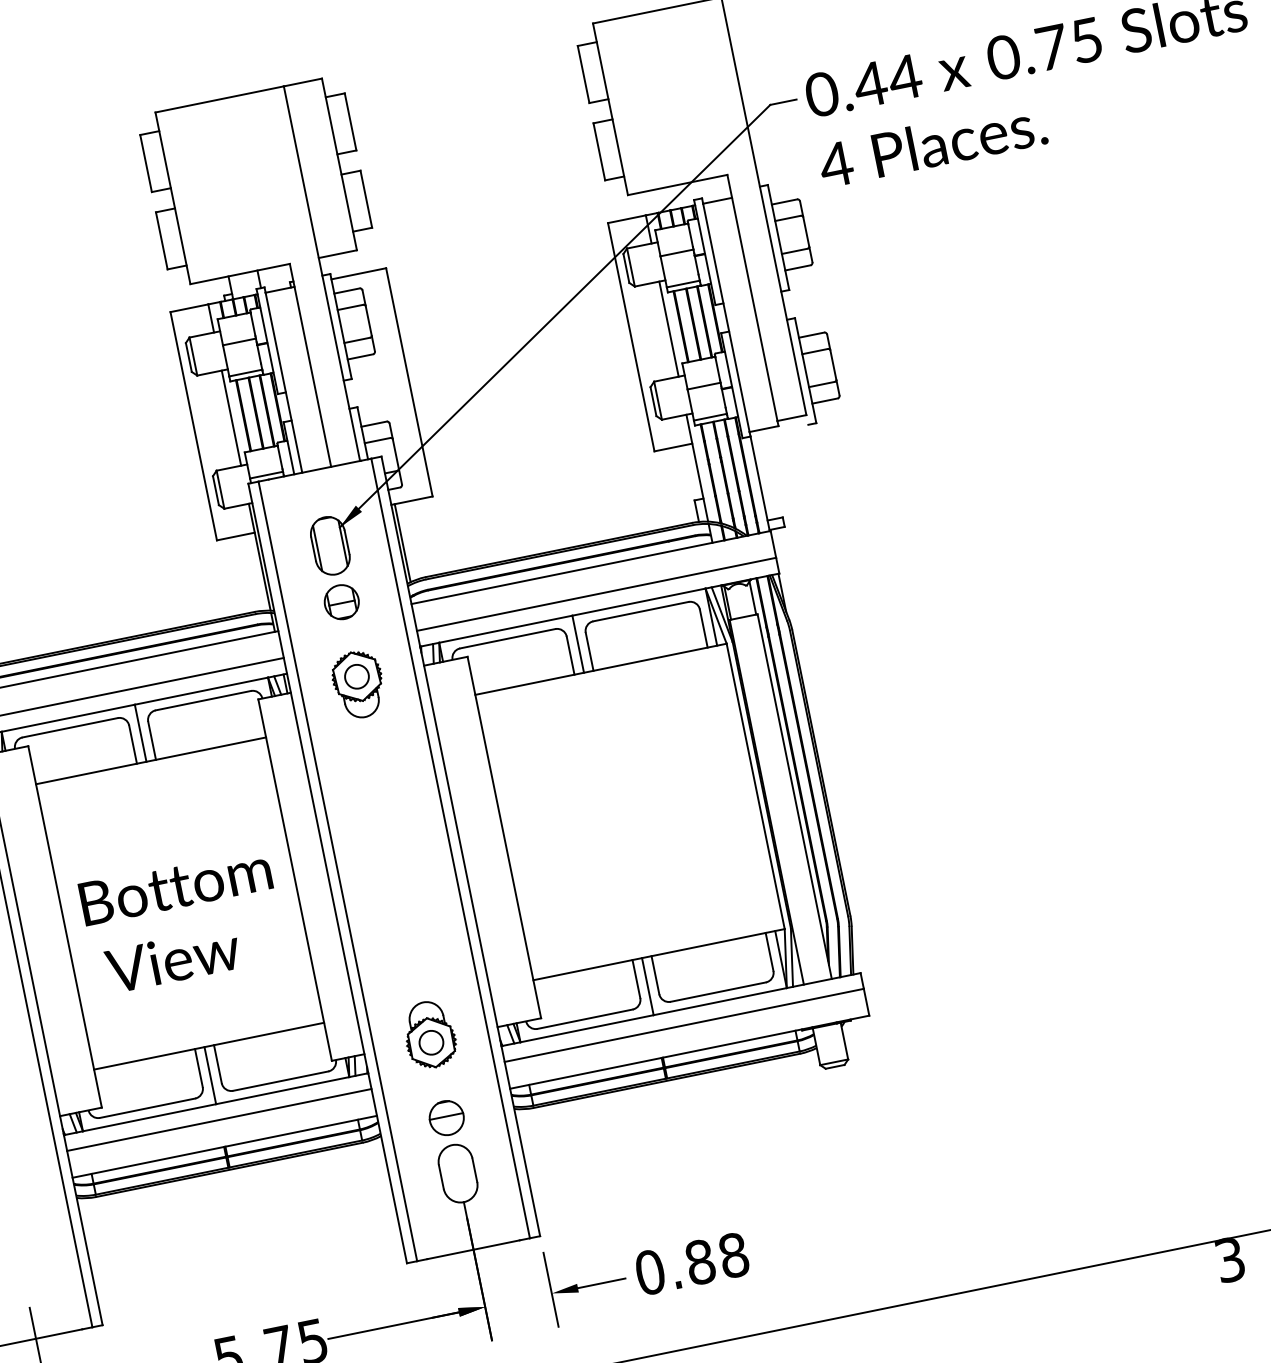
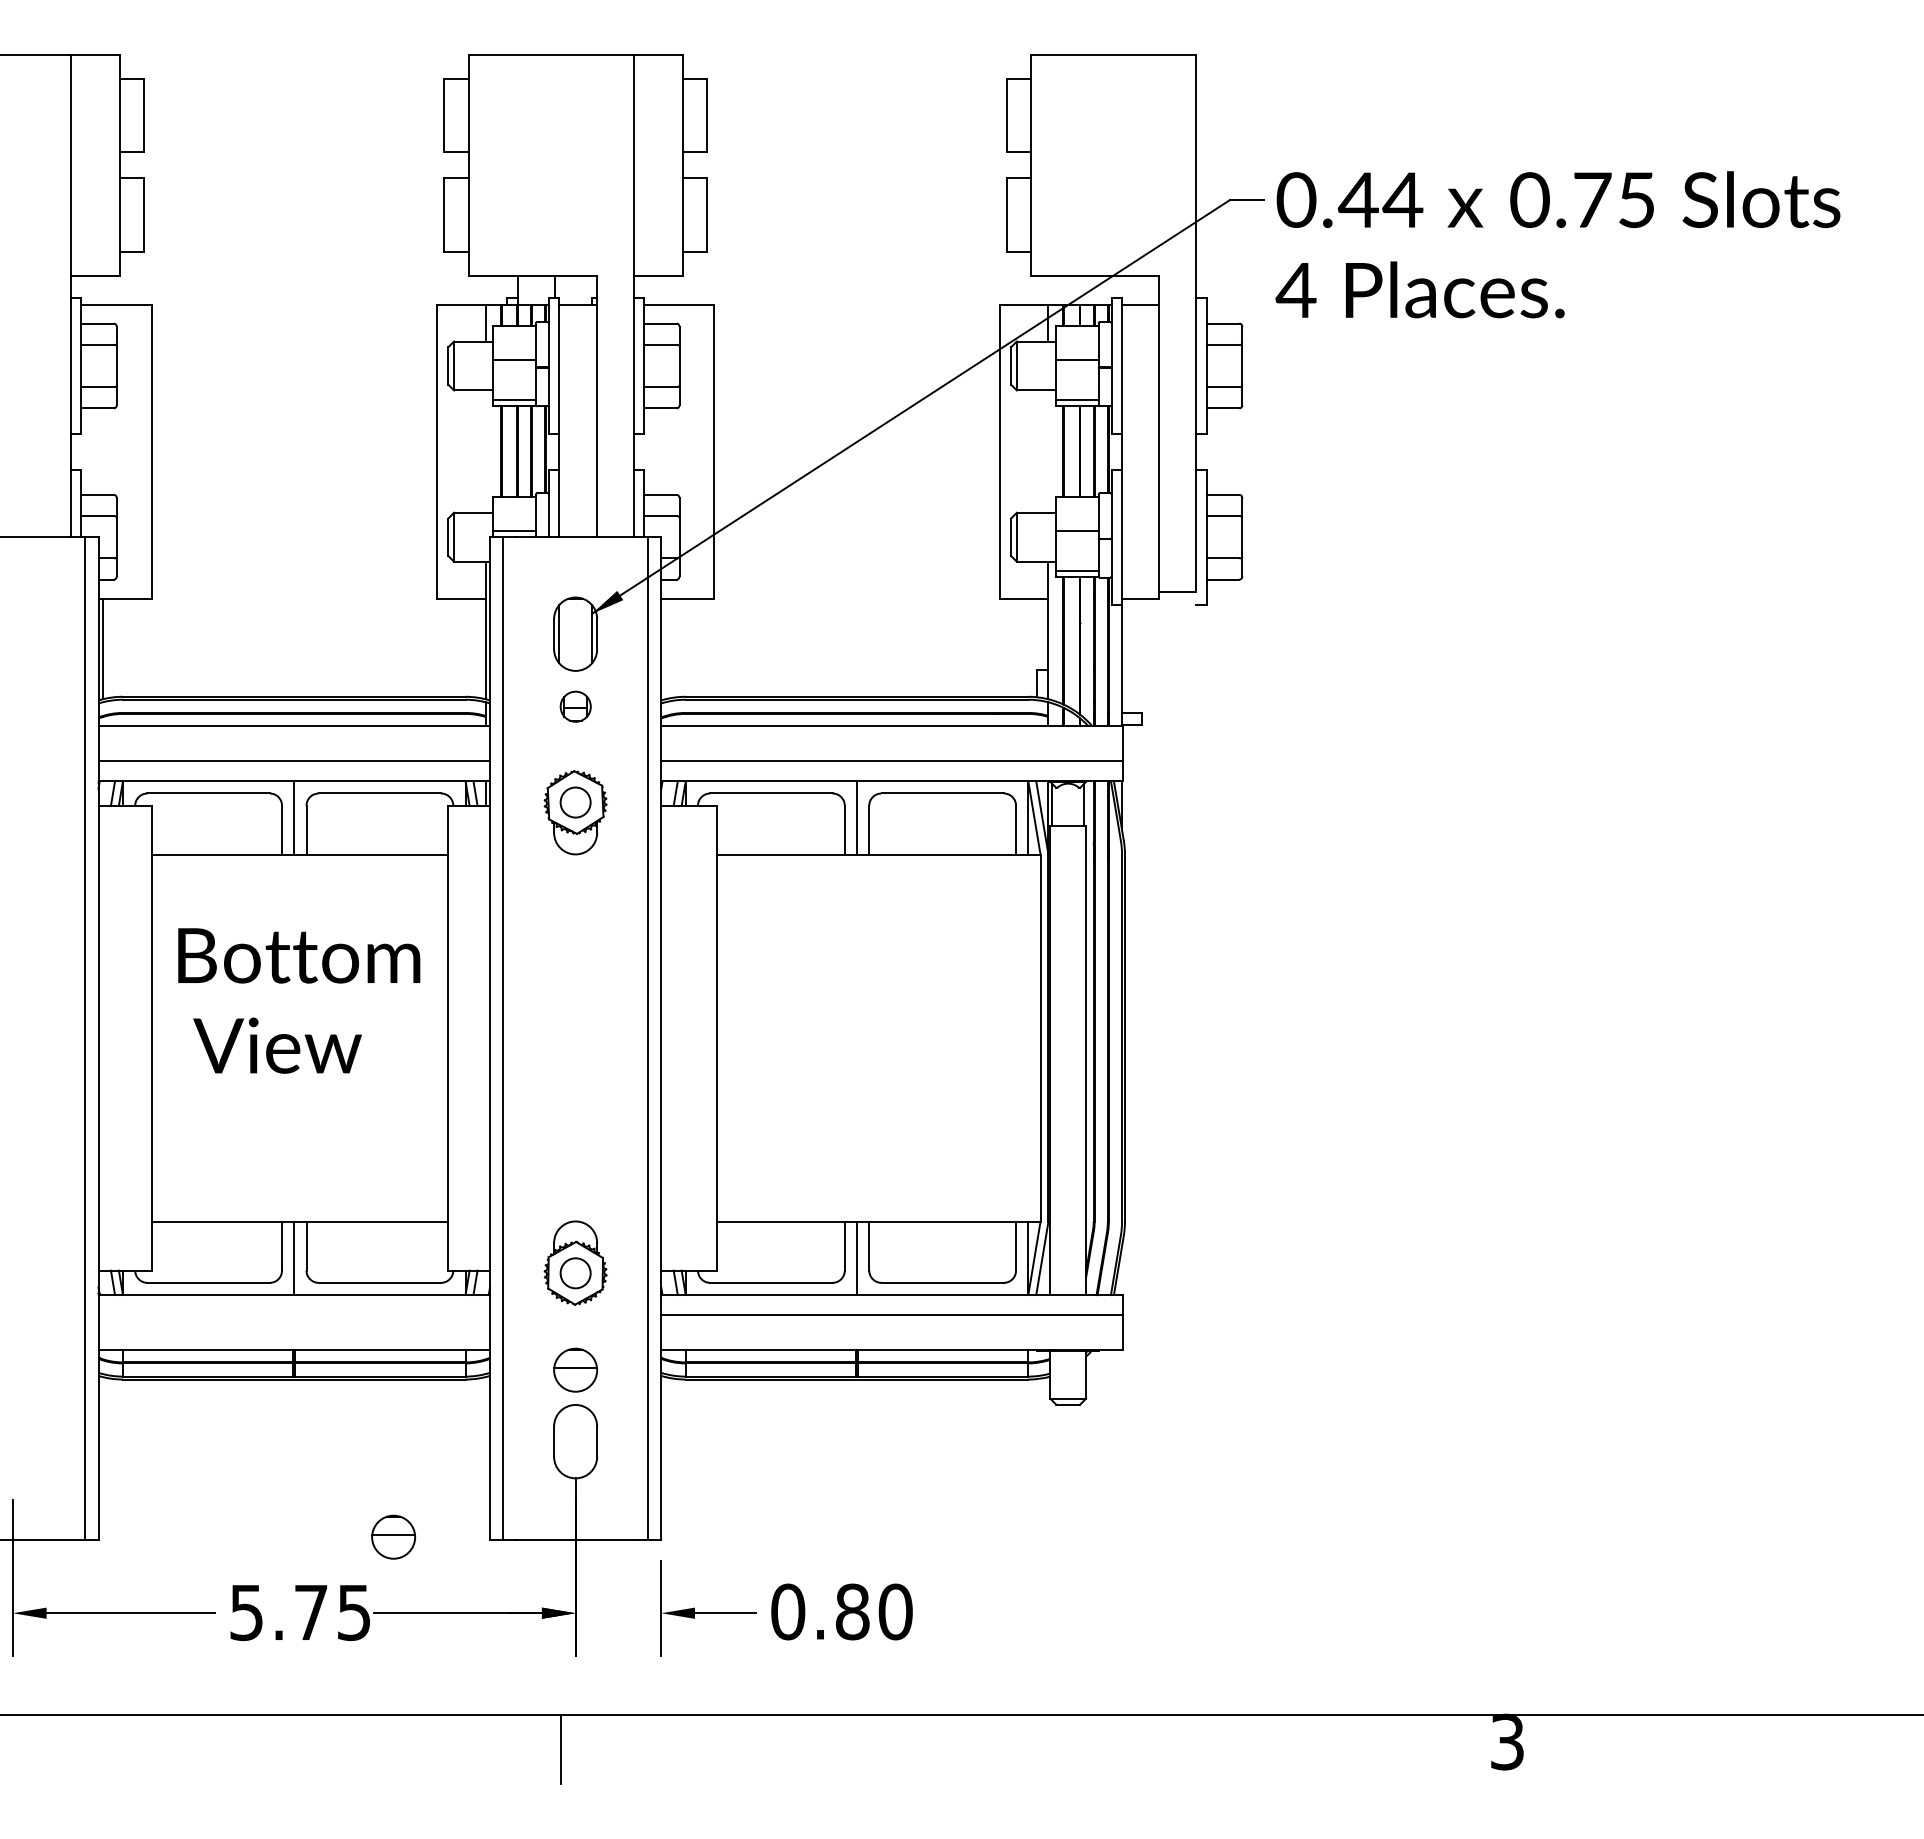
line: (669, 329) -> (1048, 451), removed
line: (231, 418) -> (485, 451), removed
line: (402, 542) -> (665, 648), removed
part: (341, 602) -> (575, 706), size x0.7
text: (183, 920) -> (299, 1000), moved
line: (219, 1120) -> (294, 1315), removed
text: (733, 1255) -> (895, 1611), 0.88 -> 0.80
part: (331, 1276) -> (393, 1536), added

